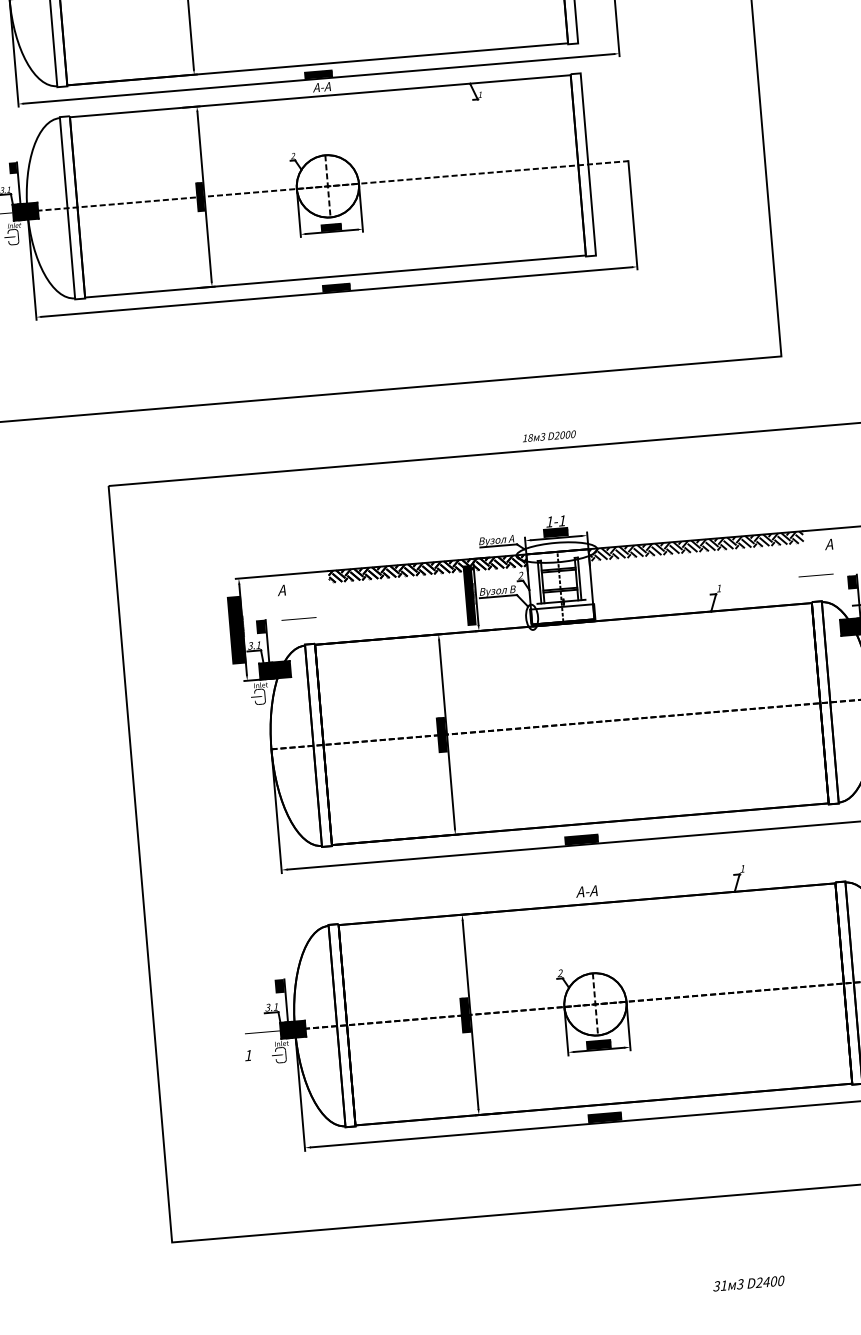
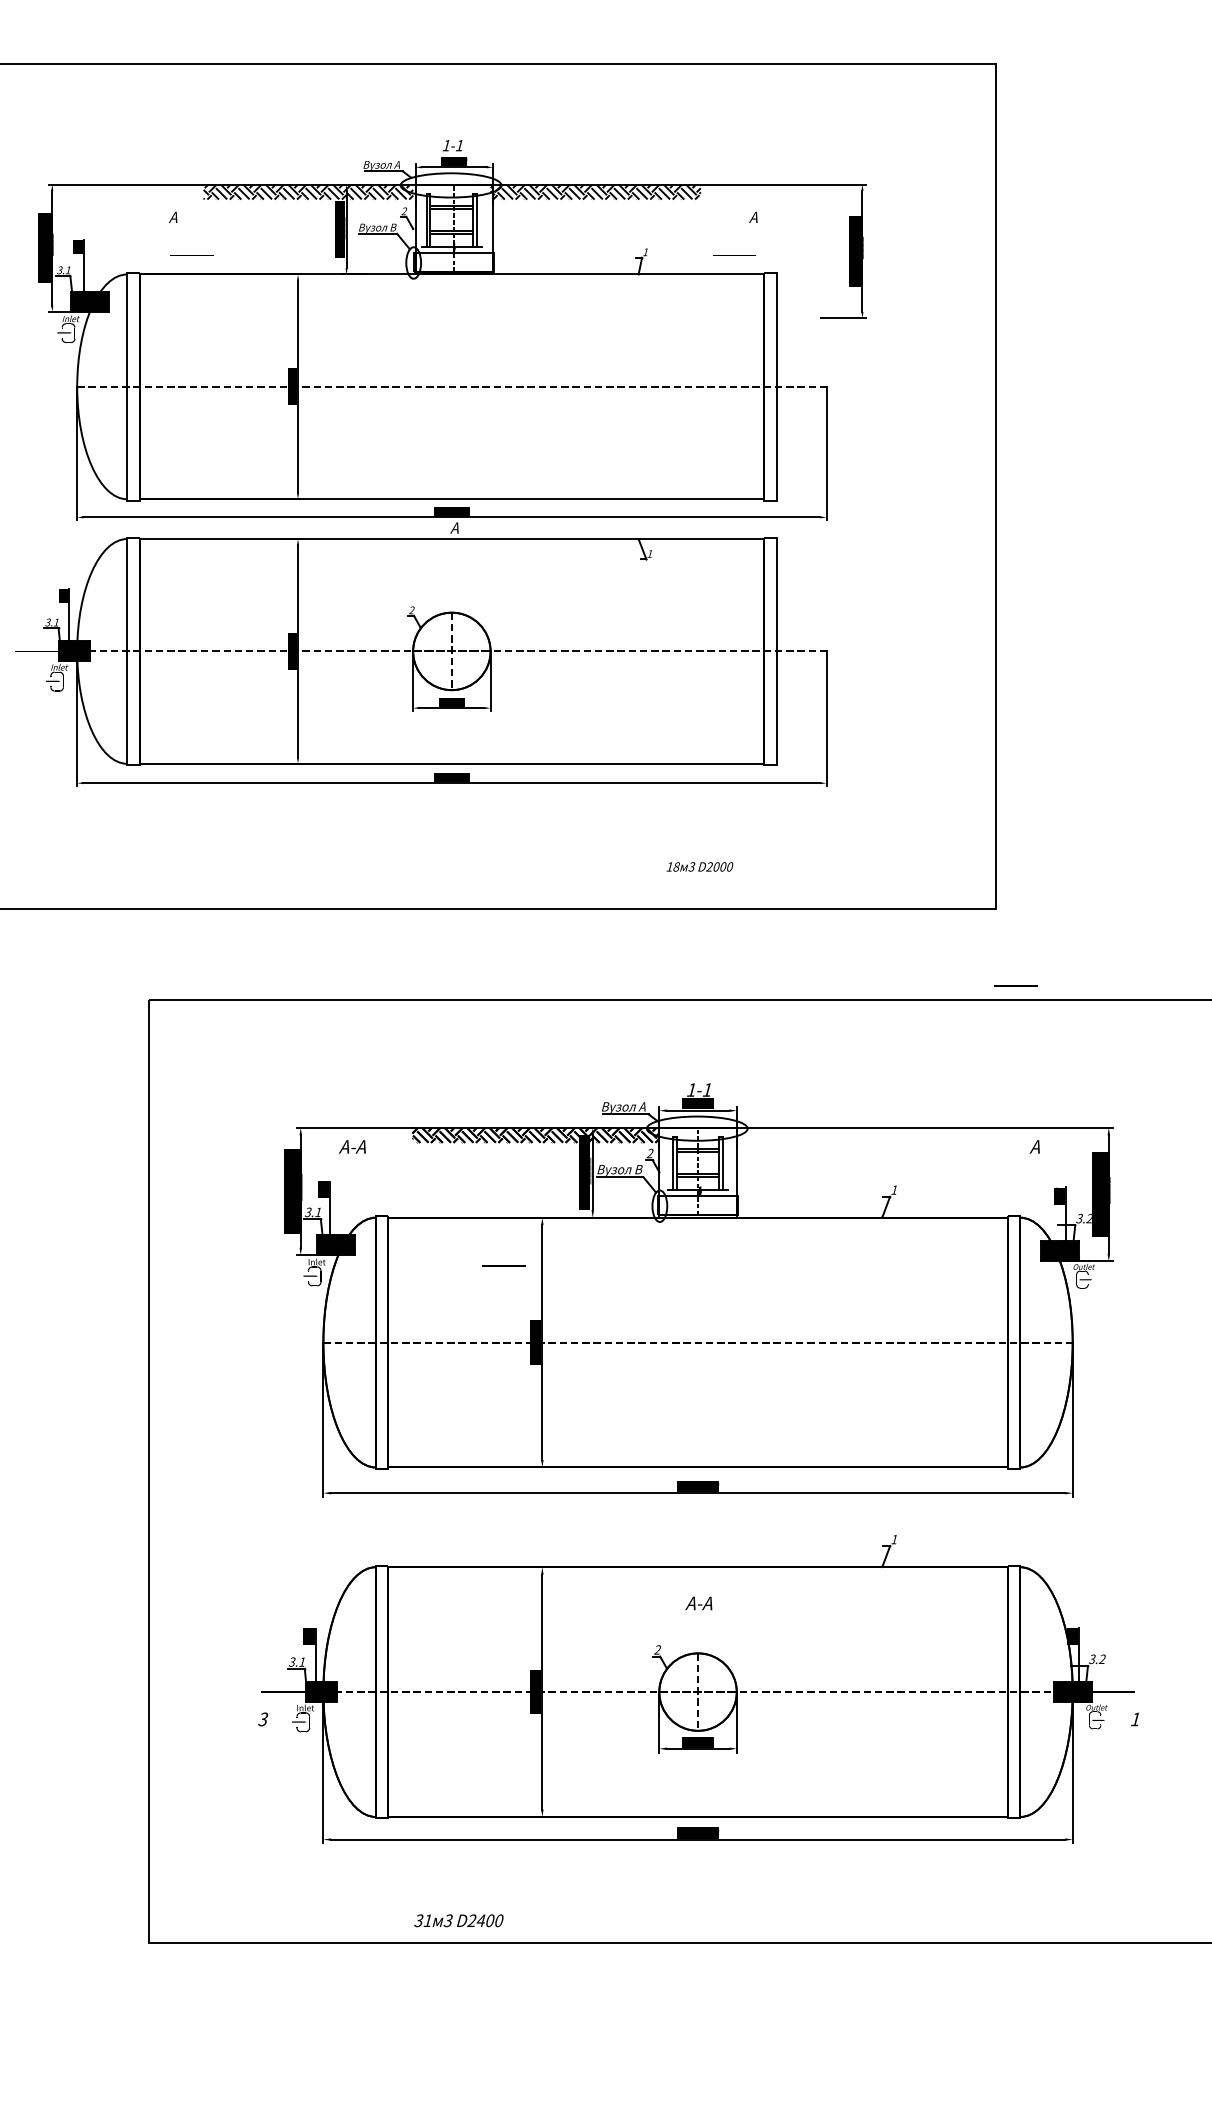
text: (321, 86) -> (454, 527), А-А -> А
text: (548, 436) -> (699, 866), moved
hatch: (696, 545) -> (870, 1134), removed
line: (815, 575) -> (1015, 985), moved
text: (281, 590) -> (352, 1146), А -> А-А
line: (298, 618) -> (503, 1265), moved
text: (586, 891) -> (698, 1603), moved
text: (248, 1055) -> (263, 1719), 1 -> 3
text: (748, 1283) -> (458, 1920), moved

